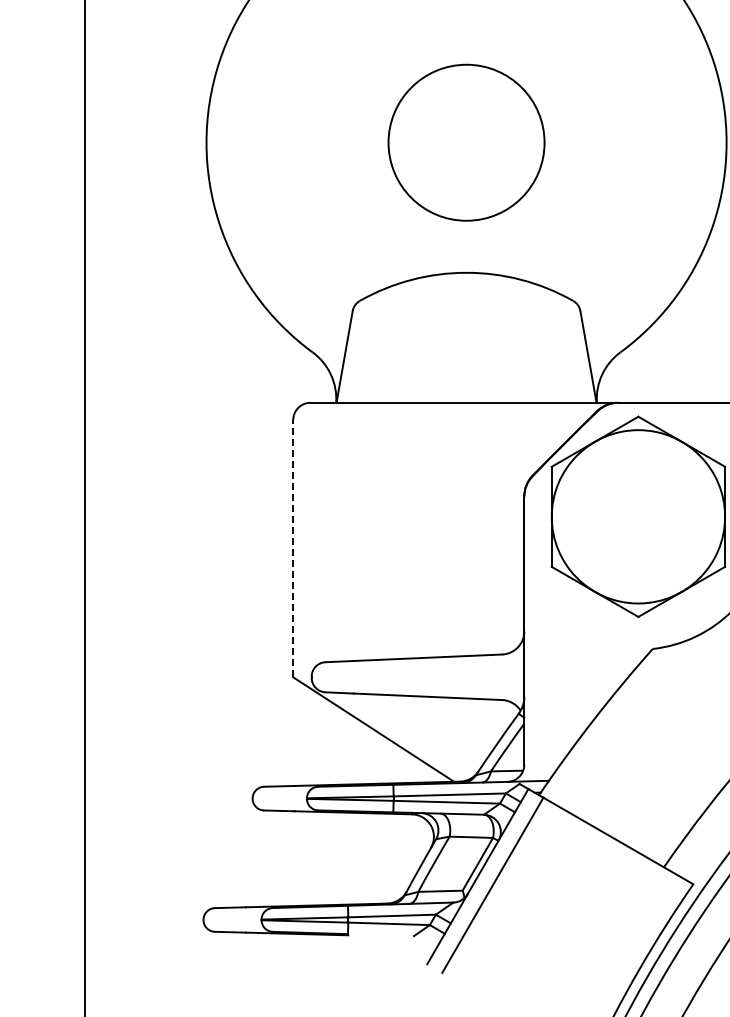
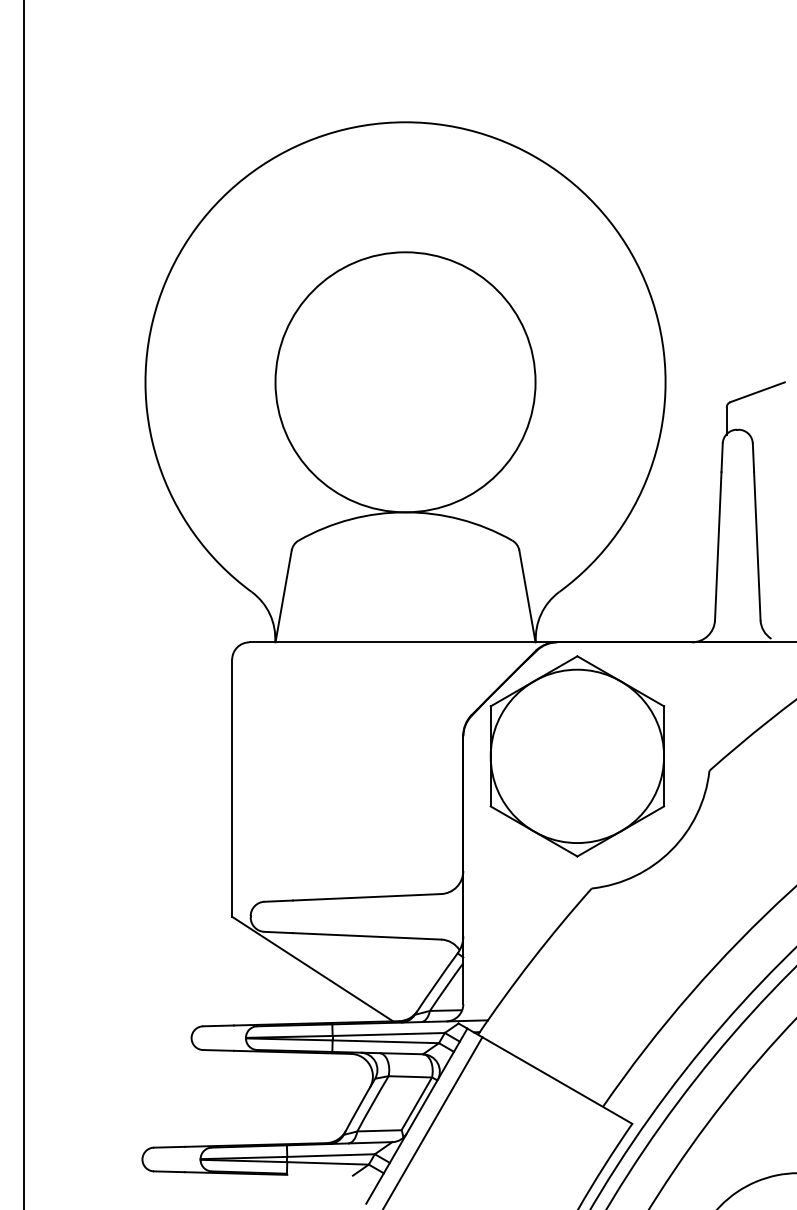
circle: (466, 142) -> (405, 382), size x1.67
line: (293, 548) -> (232, 788), dashed -> solid

